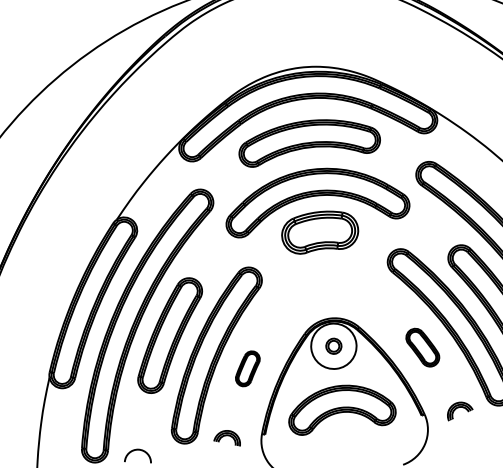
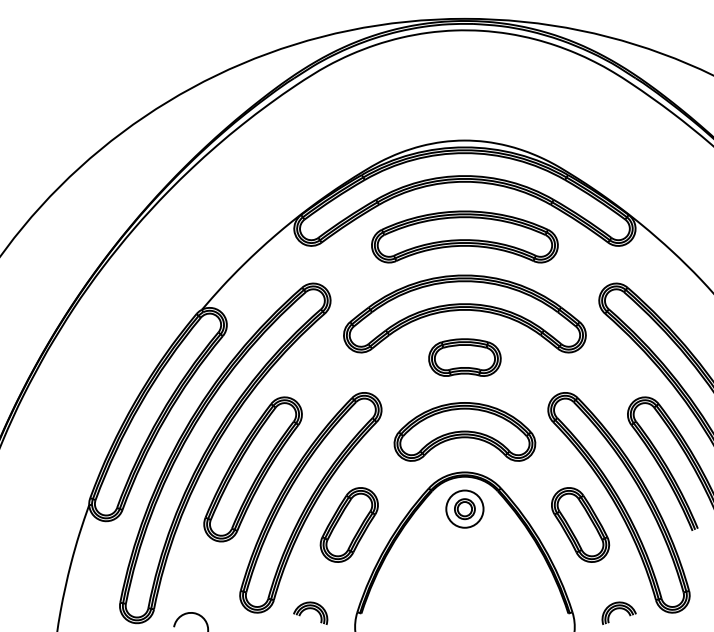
part: (319, 231) -> (464, 357), size x0.71
circle: (333, 345) -> (464, 508), size x0.62
part: (422, 347) -> (580, 524), size x1.43
part: (247, 368) -> (348, 524), size x1.67
part: (341, 407) -> (464, 431), moved

